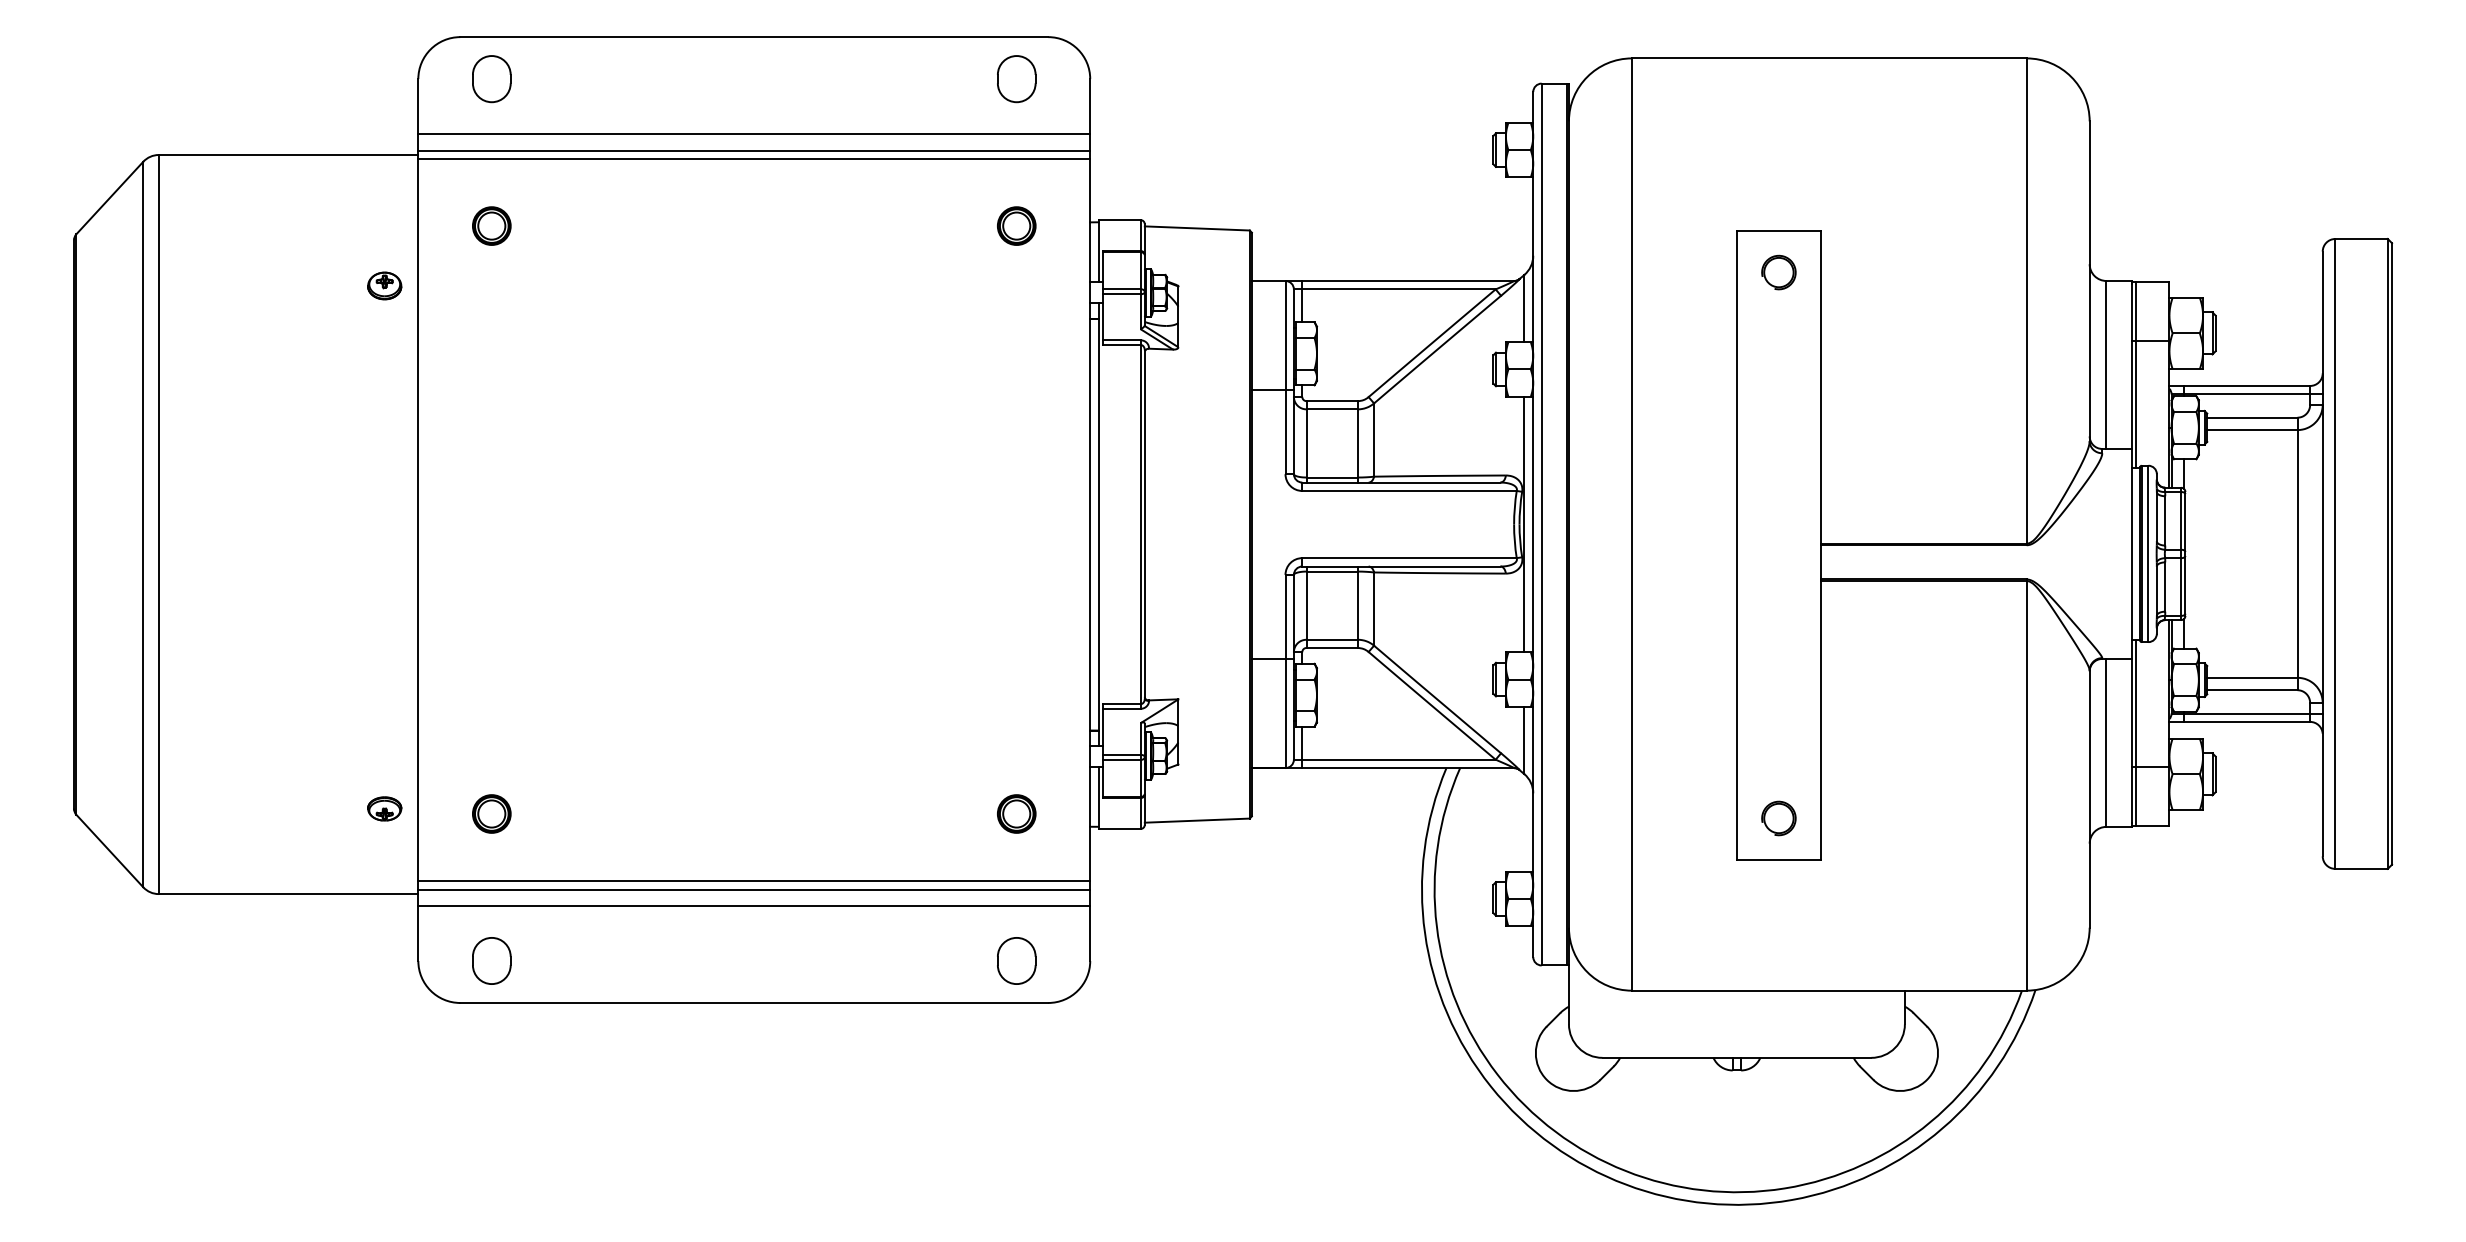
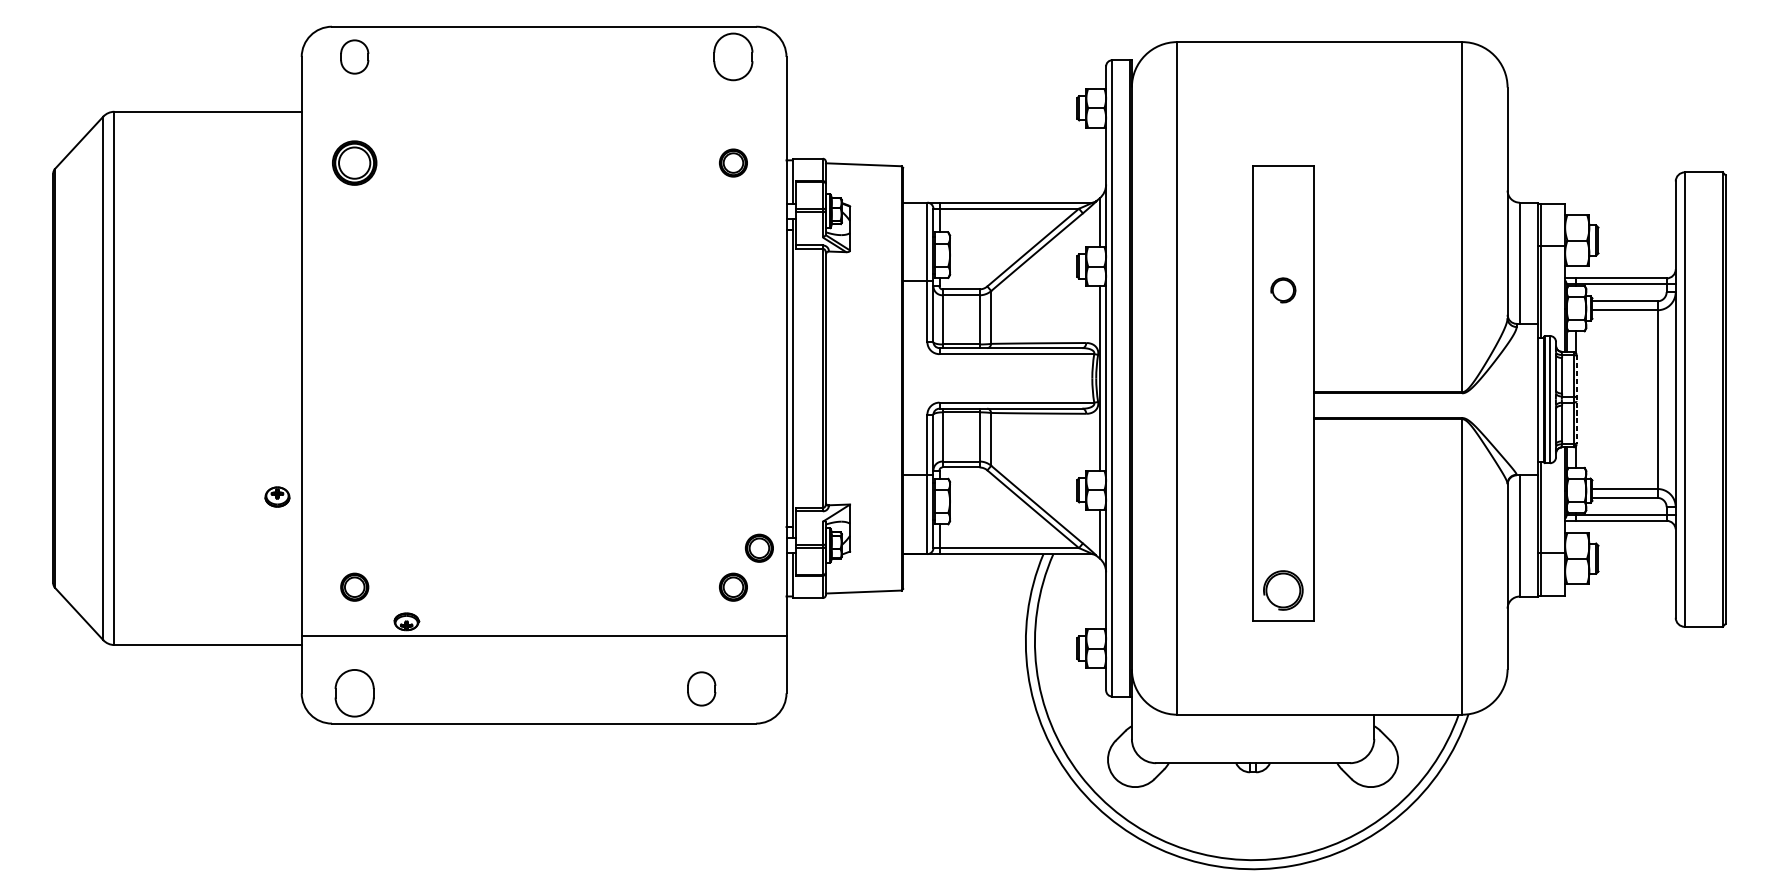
part: (1016, 79) -> (733, 57), size x1.4
line: (754, 133) -> (544, 96), removed
line: (754, 150) -> (544, 108), removed
line: (754, 158) -> (544, 114), removed
part: (491, 225) -> (354, 162), size x1.6
part: (1778, 272) -> (1283, 290), moved
part: (384, 285) -> (277, 496), moved
line: (2185, 553) -> (1576, 399), solid -> dashed
part: (1052, 759) -> (759, 547), added
part: (384, 808) -> (406, 621), moved
part: (1778, 818) -> (1283, 590), size x1.6
line: (754, 889) -> (544, 641), removed
line: (754, 906) -> (544, 653), removed
part: (491, 960) -> (354, 692), size x1.4
part: (1016, 960) -> (701, 688), moved

